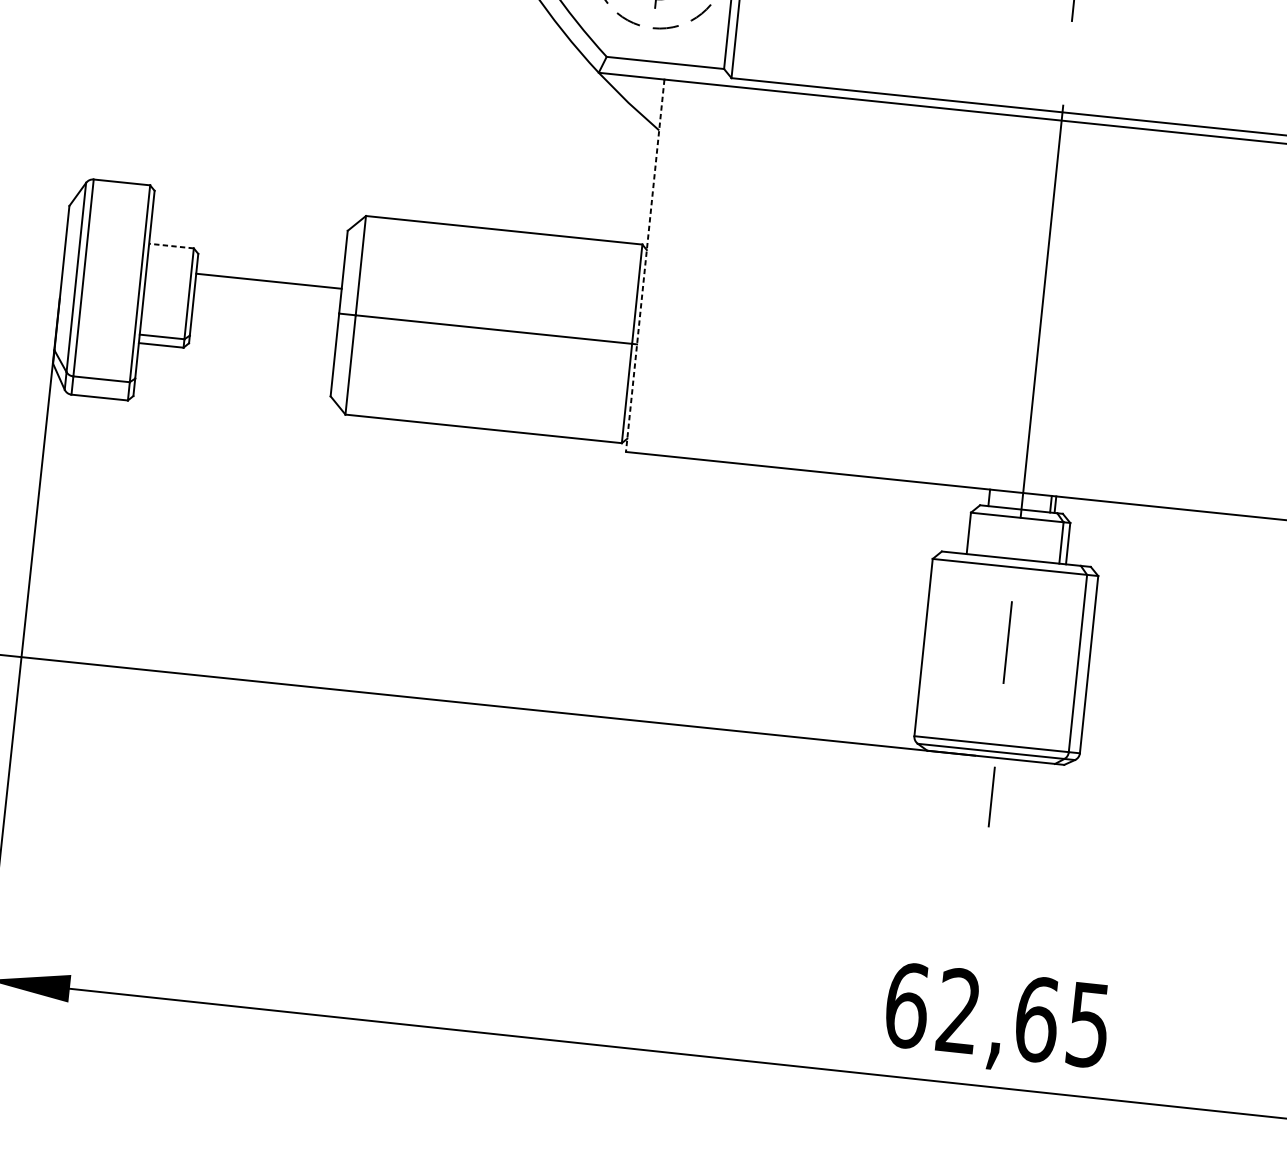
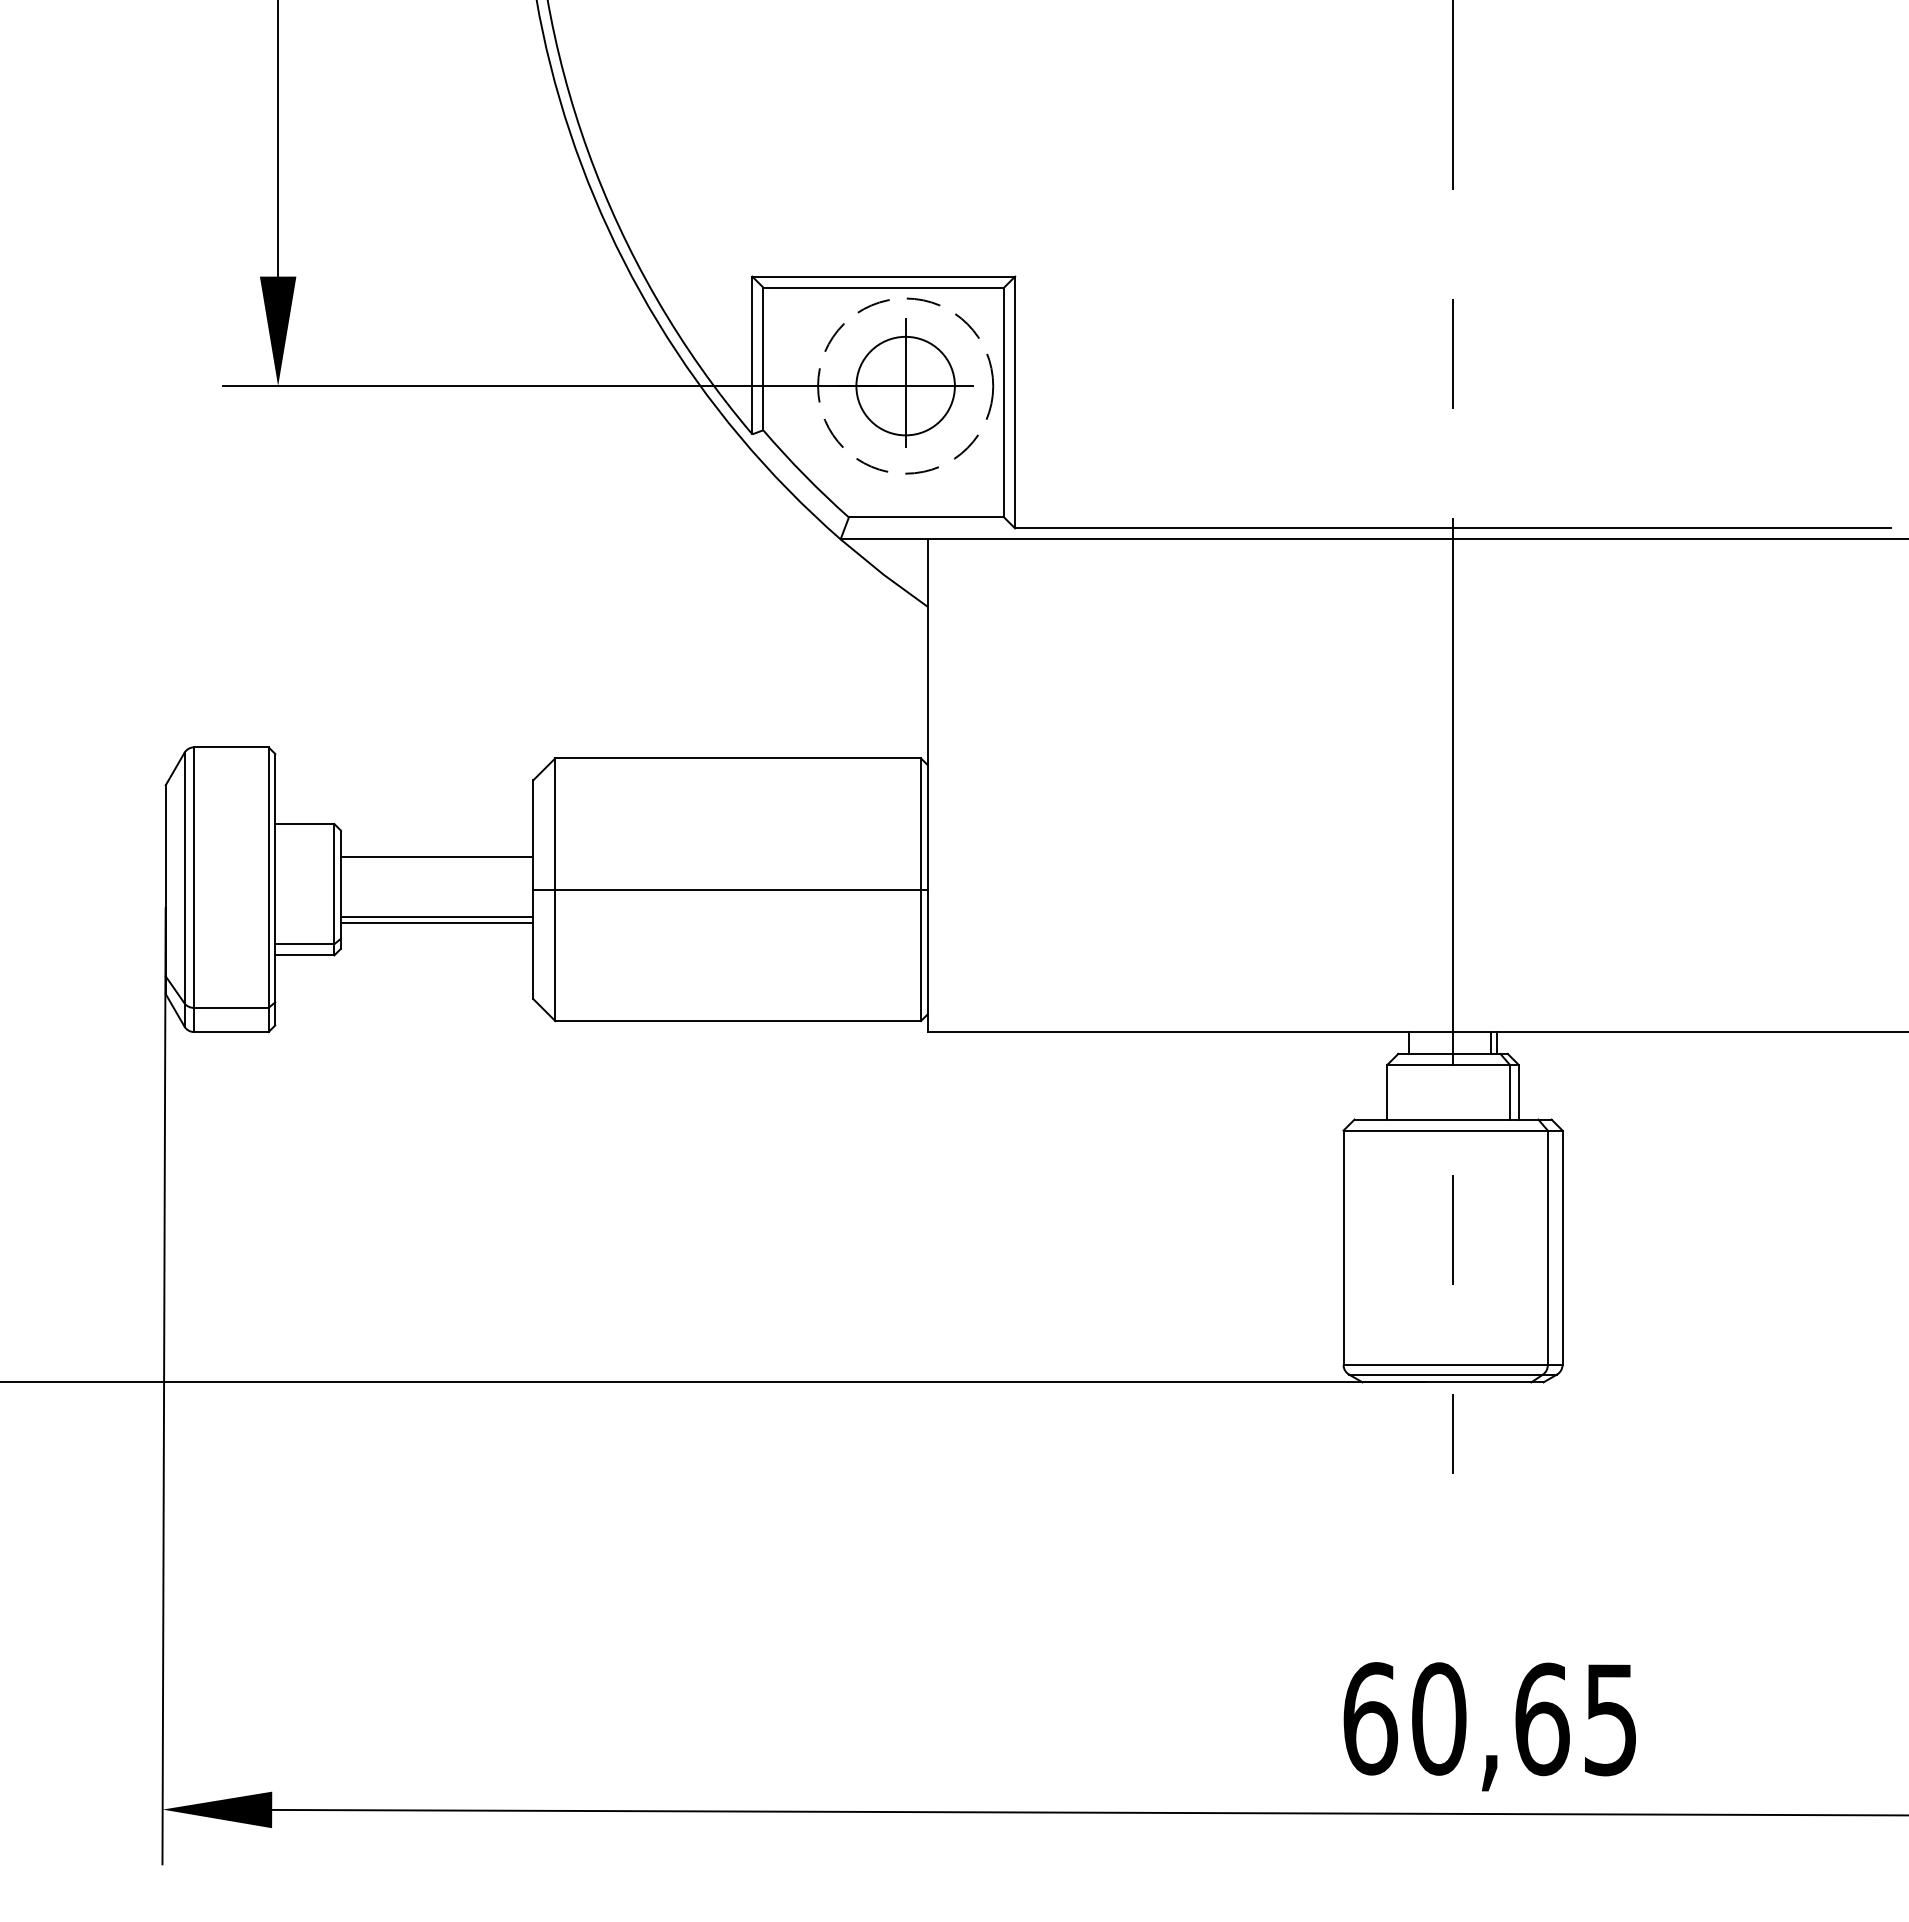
line: (171, 246) -> (304, 824), dashed -> solid
line: (645, 266) -> (927, 786), dashed -> solid
line: (263, 326) -> (436, 916), added
line: (263, 330) -> (436, 922), added
text: (959, 1010) -> (1439, 1718), 62,65 -> 60,65

